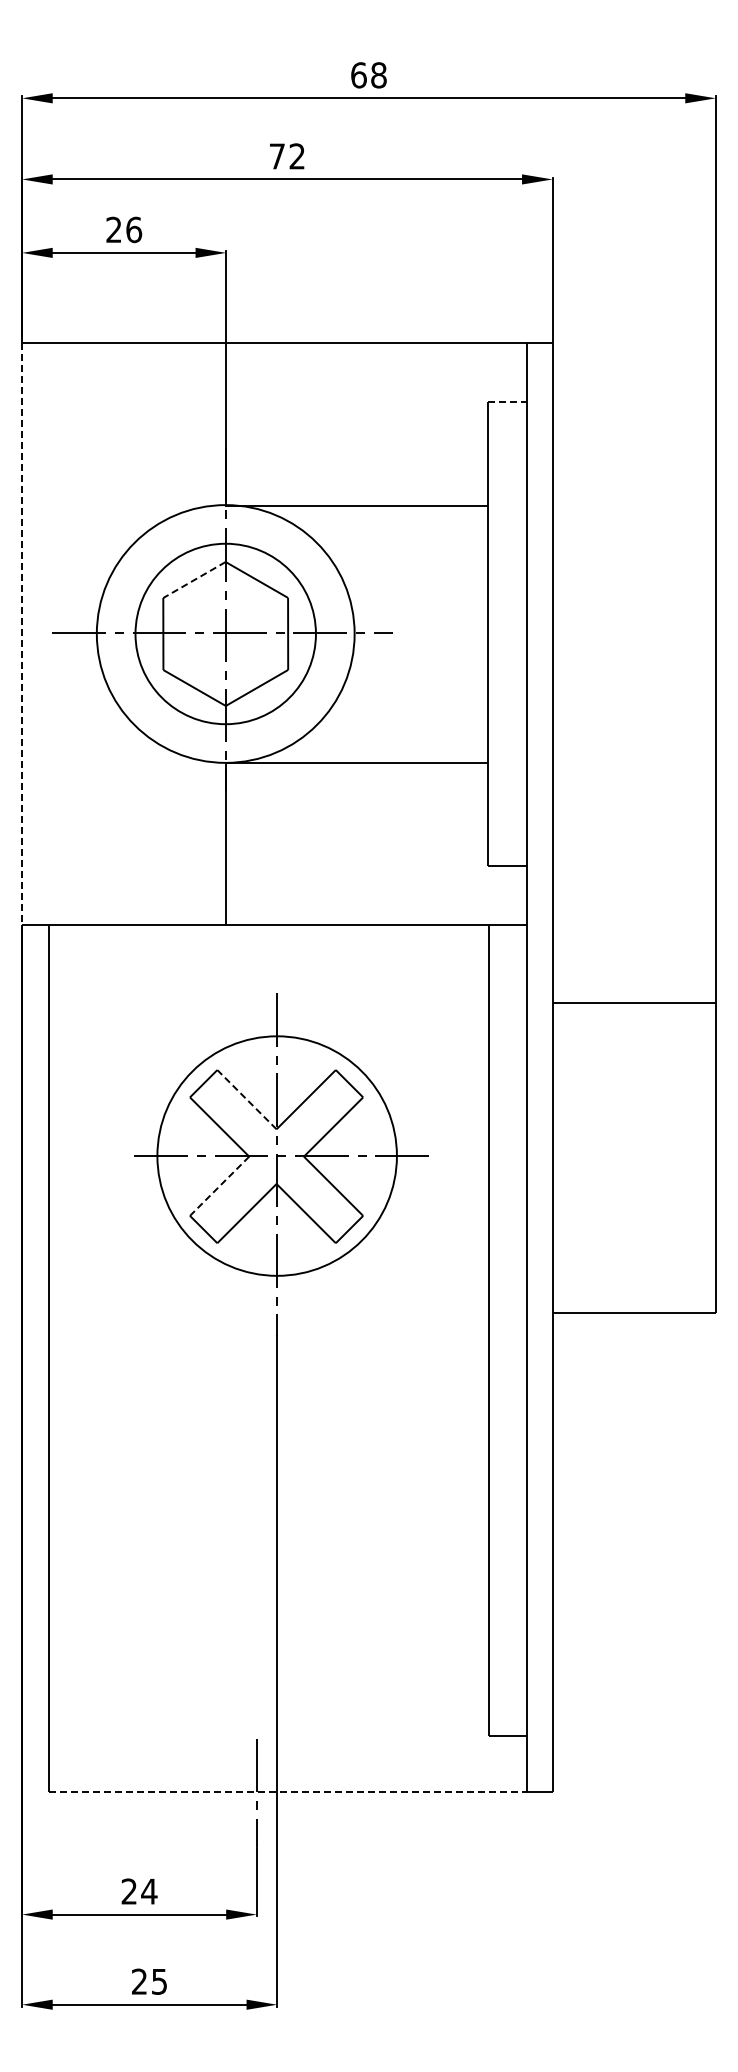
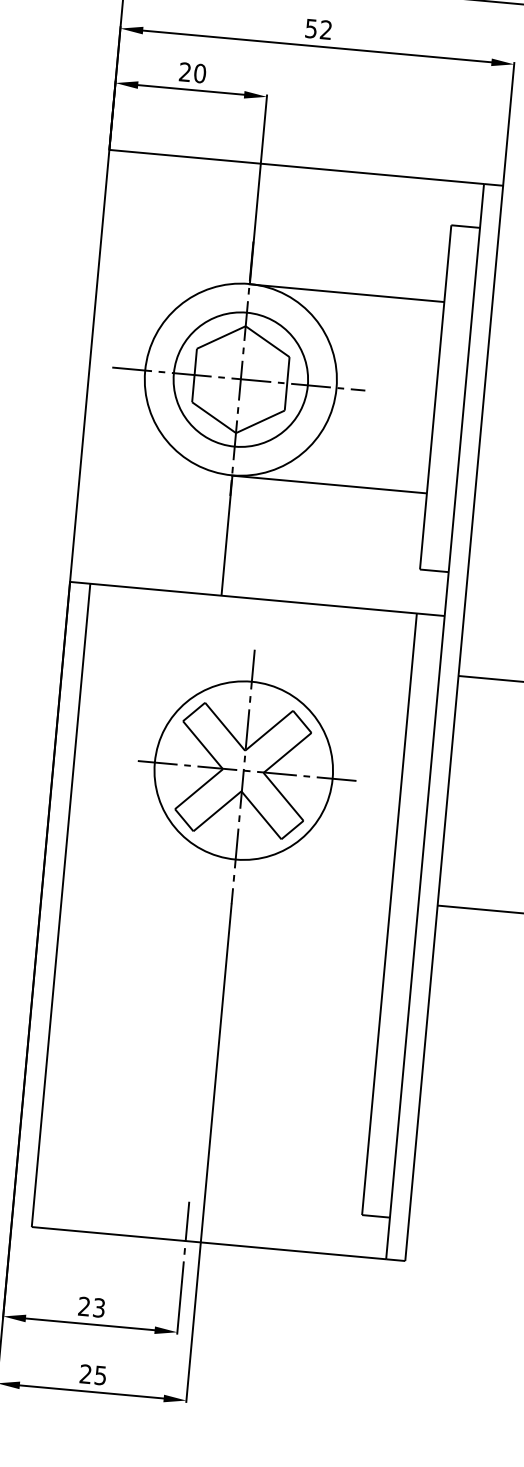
text: (276, 156) -> (310, 28), 72 -> 52
text: (134, 229) -> (200, 73), 26 -> 20
line: (508, 402) -> (466, 226), dashed -> solid
line: (194, 580) -> (221, 337), dashed -> solid
line: (22, 634) -> (89, 366), dashed -> solid
line: (246, 1099) -> (224, 726), dashed -> solid
line: (219, 1186) -> (198, 789), dashed -> solid
line: (288, 1791) -> (209, 1243), dashed -> solid
text: (149, 1891) -> (99, 1307), 24 -> 23

